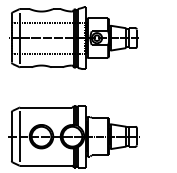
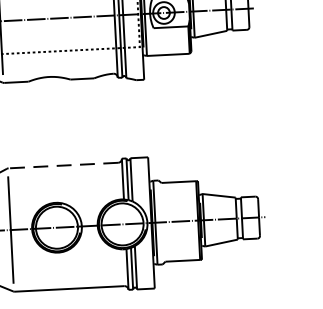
line: (46, 107) -> (64, 165), solid -> dashed

